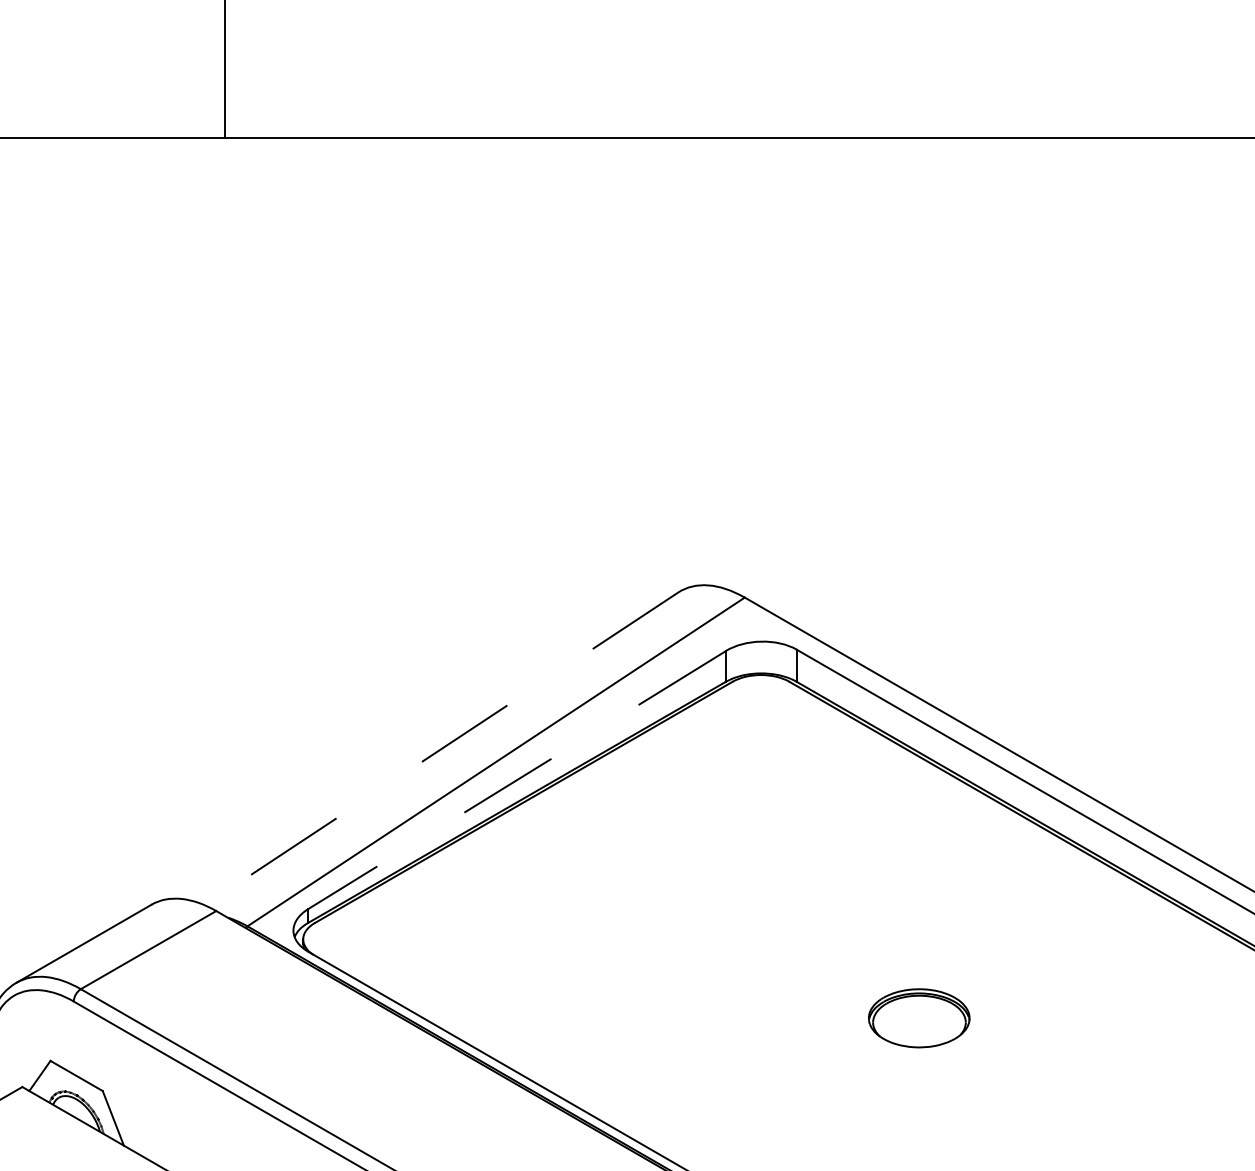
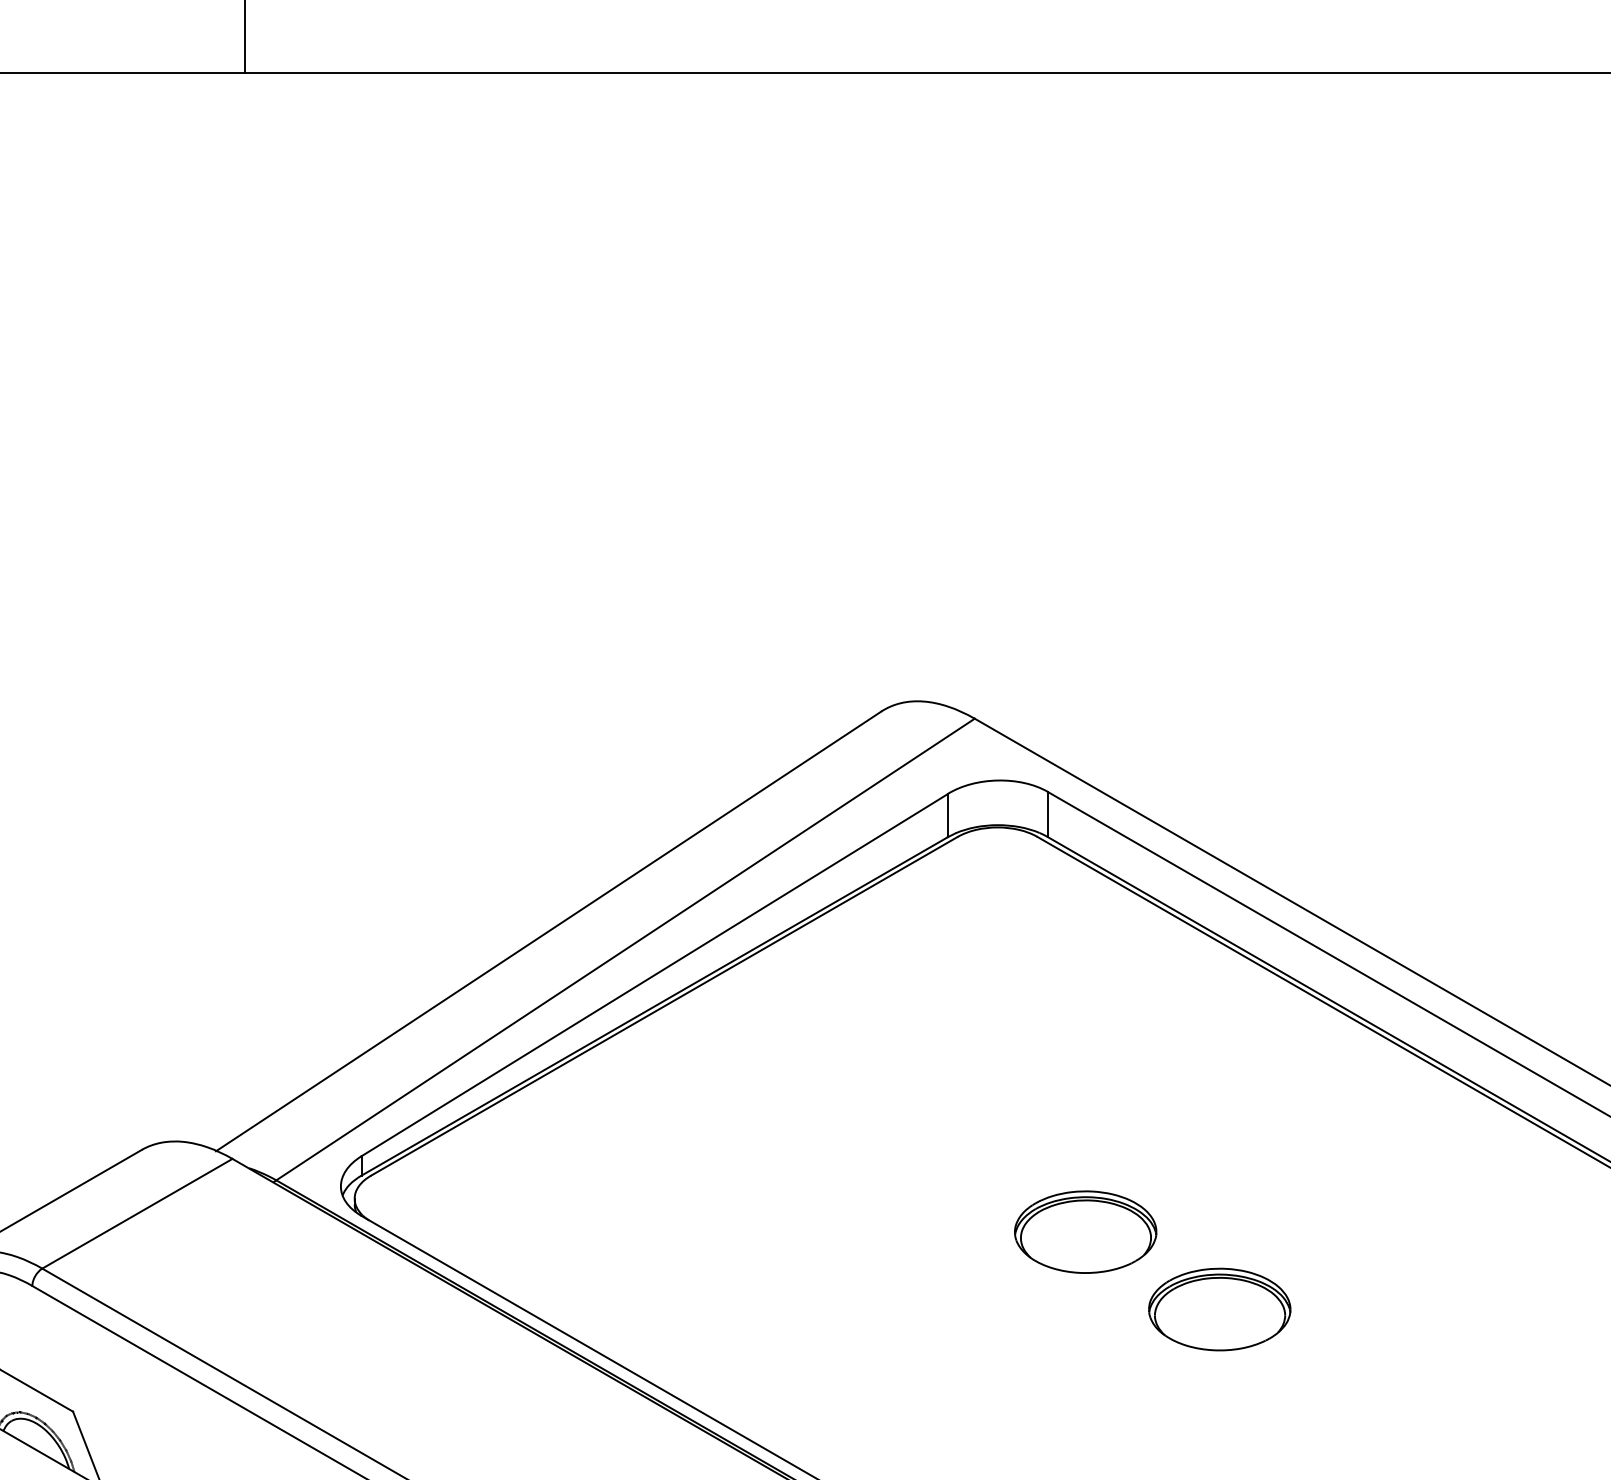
line: (441, 749) -> (548, 932), dashed -> solid
line: (516, 780) -> (654, 975), dashed -> solid
part: (823, 963) -> (1085, 1232), added

